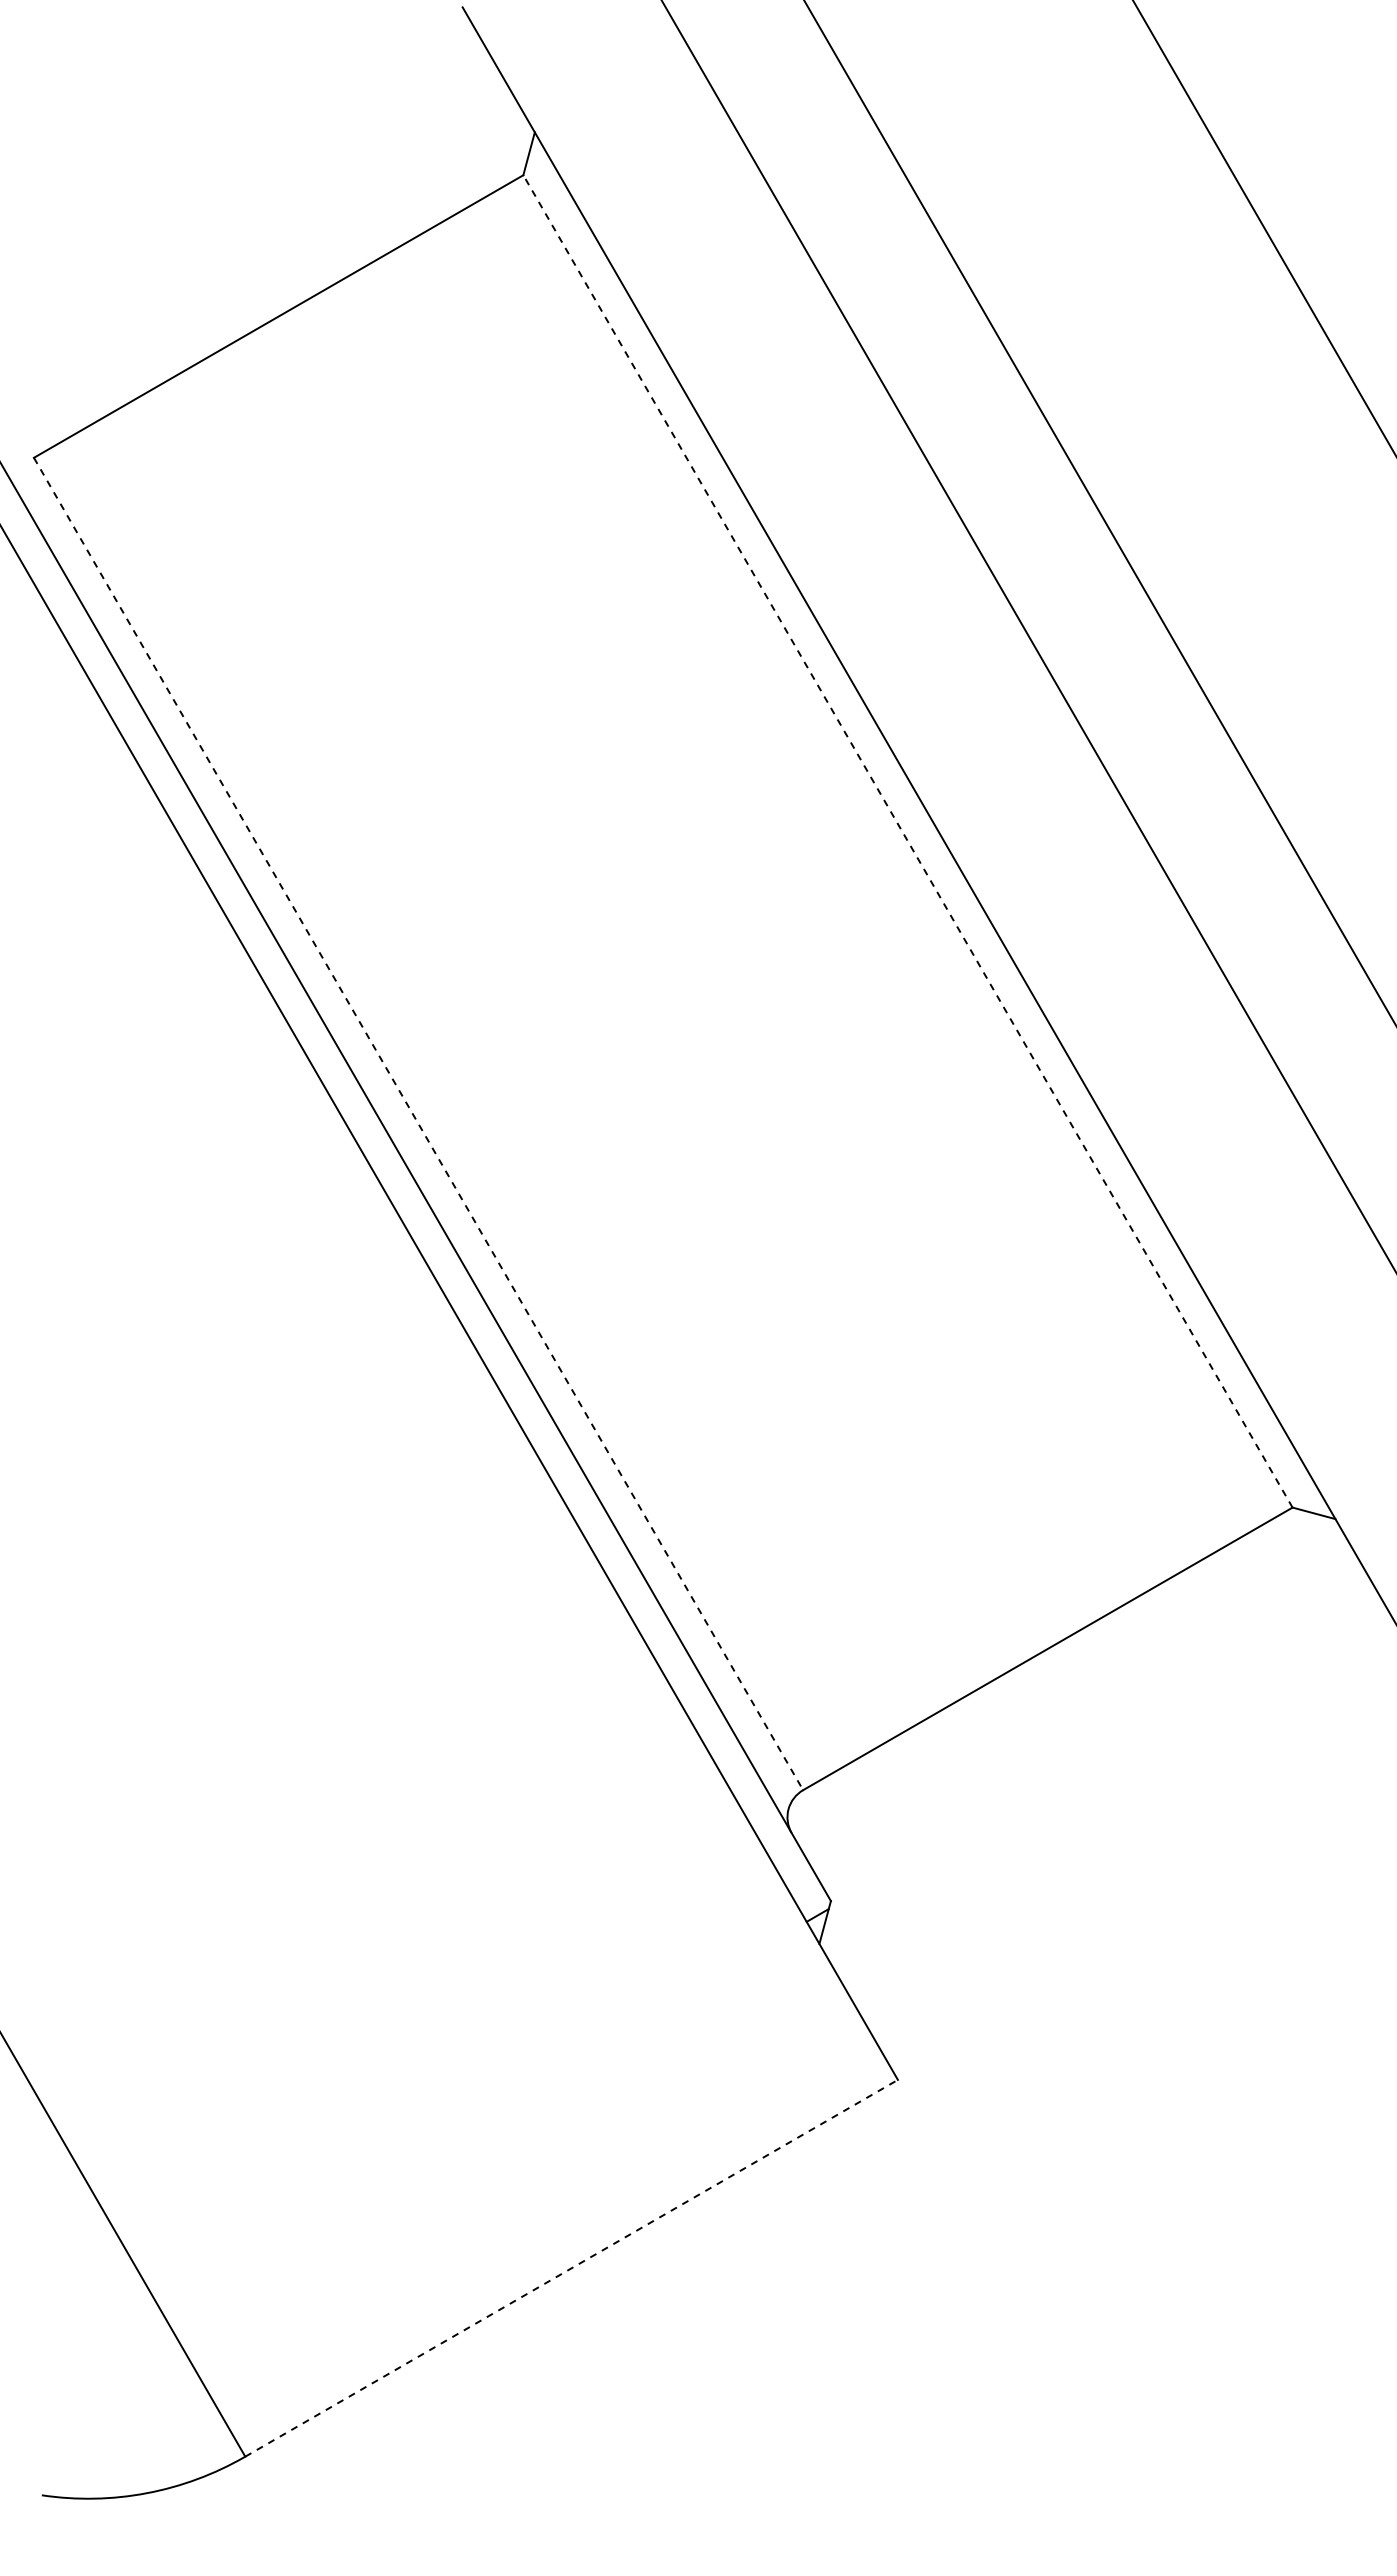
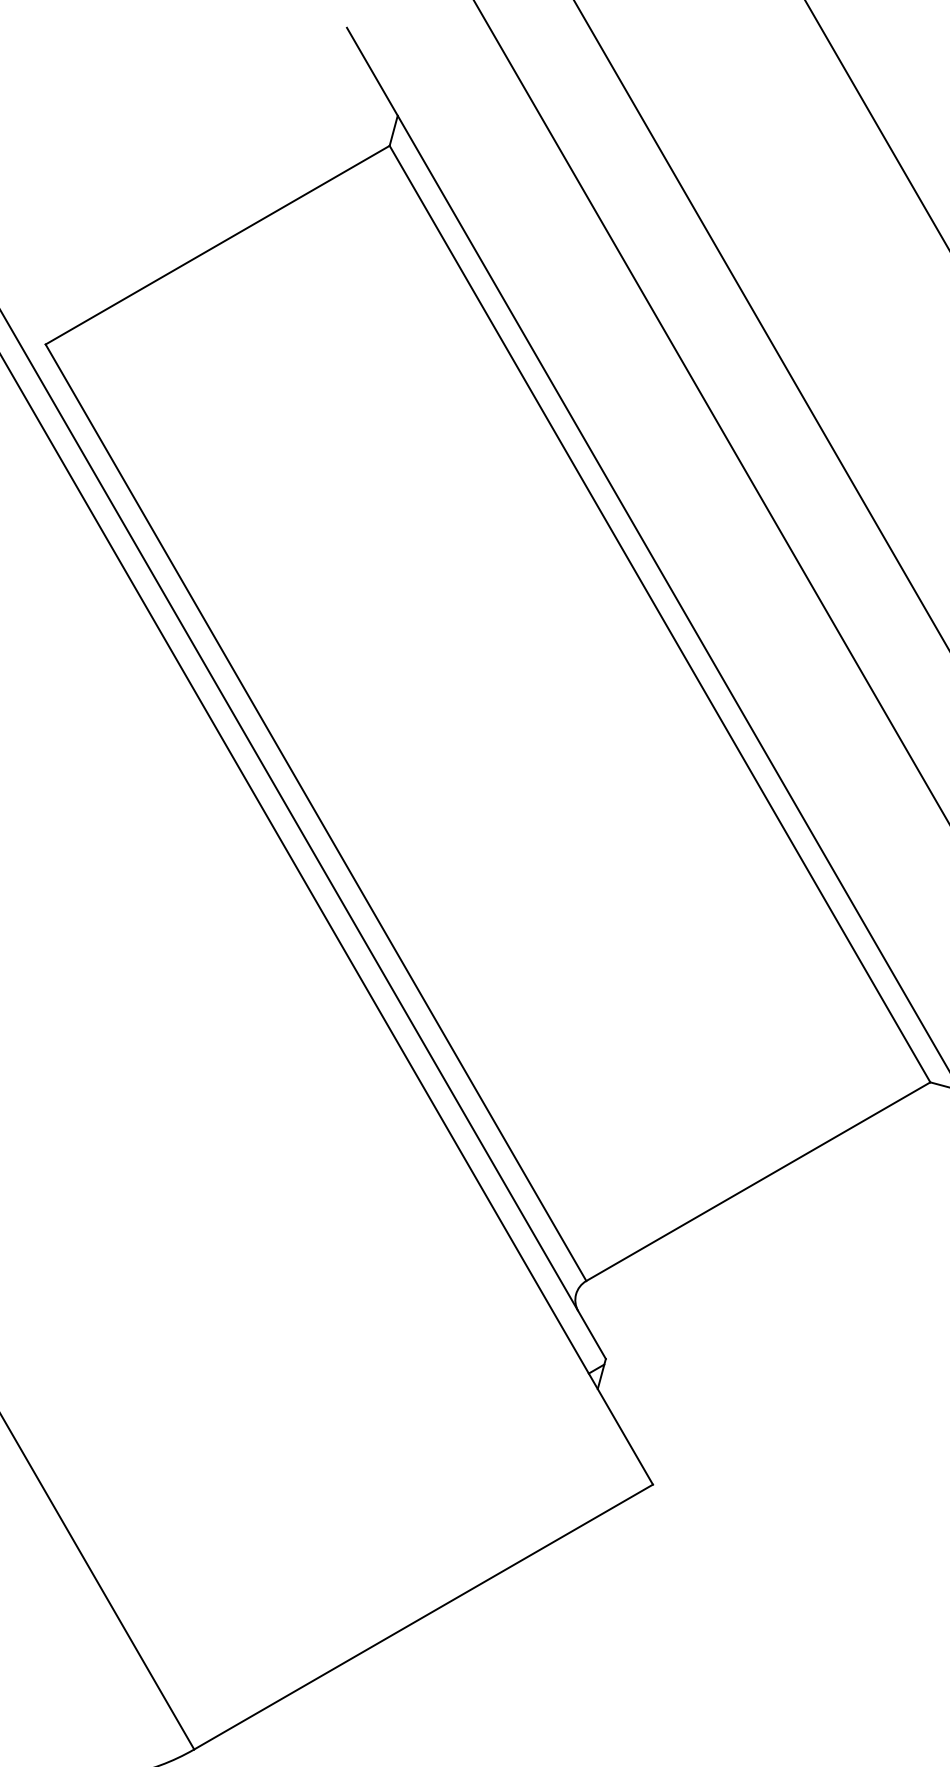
line: (907, 841) -> (659, 614), dashed -> solid
line: (418, 1124) -> (315, 813), dashed -> solid
line: (571, 2268) -> (423, 1617), dashed -> solid

